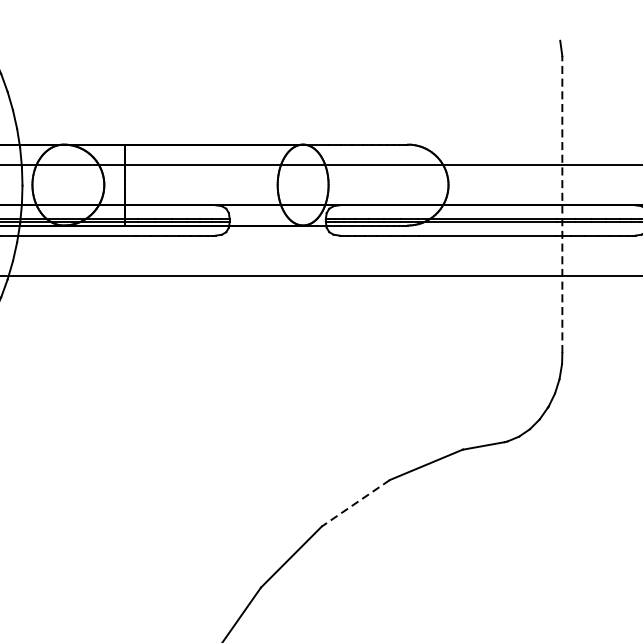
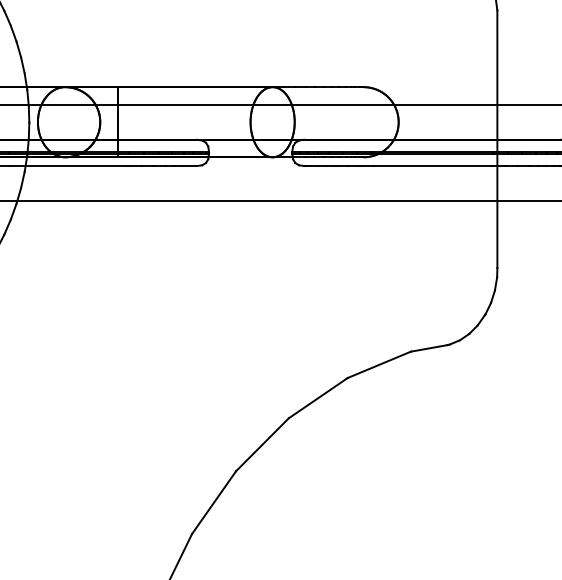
line: (562, 205) -> (497, 139), dashed -> solid
line: (356, 503) -> (318, 398), dashed -> solid

